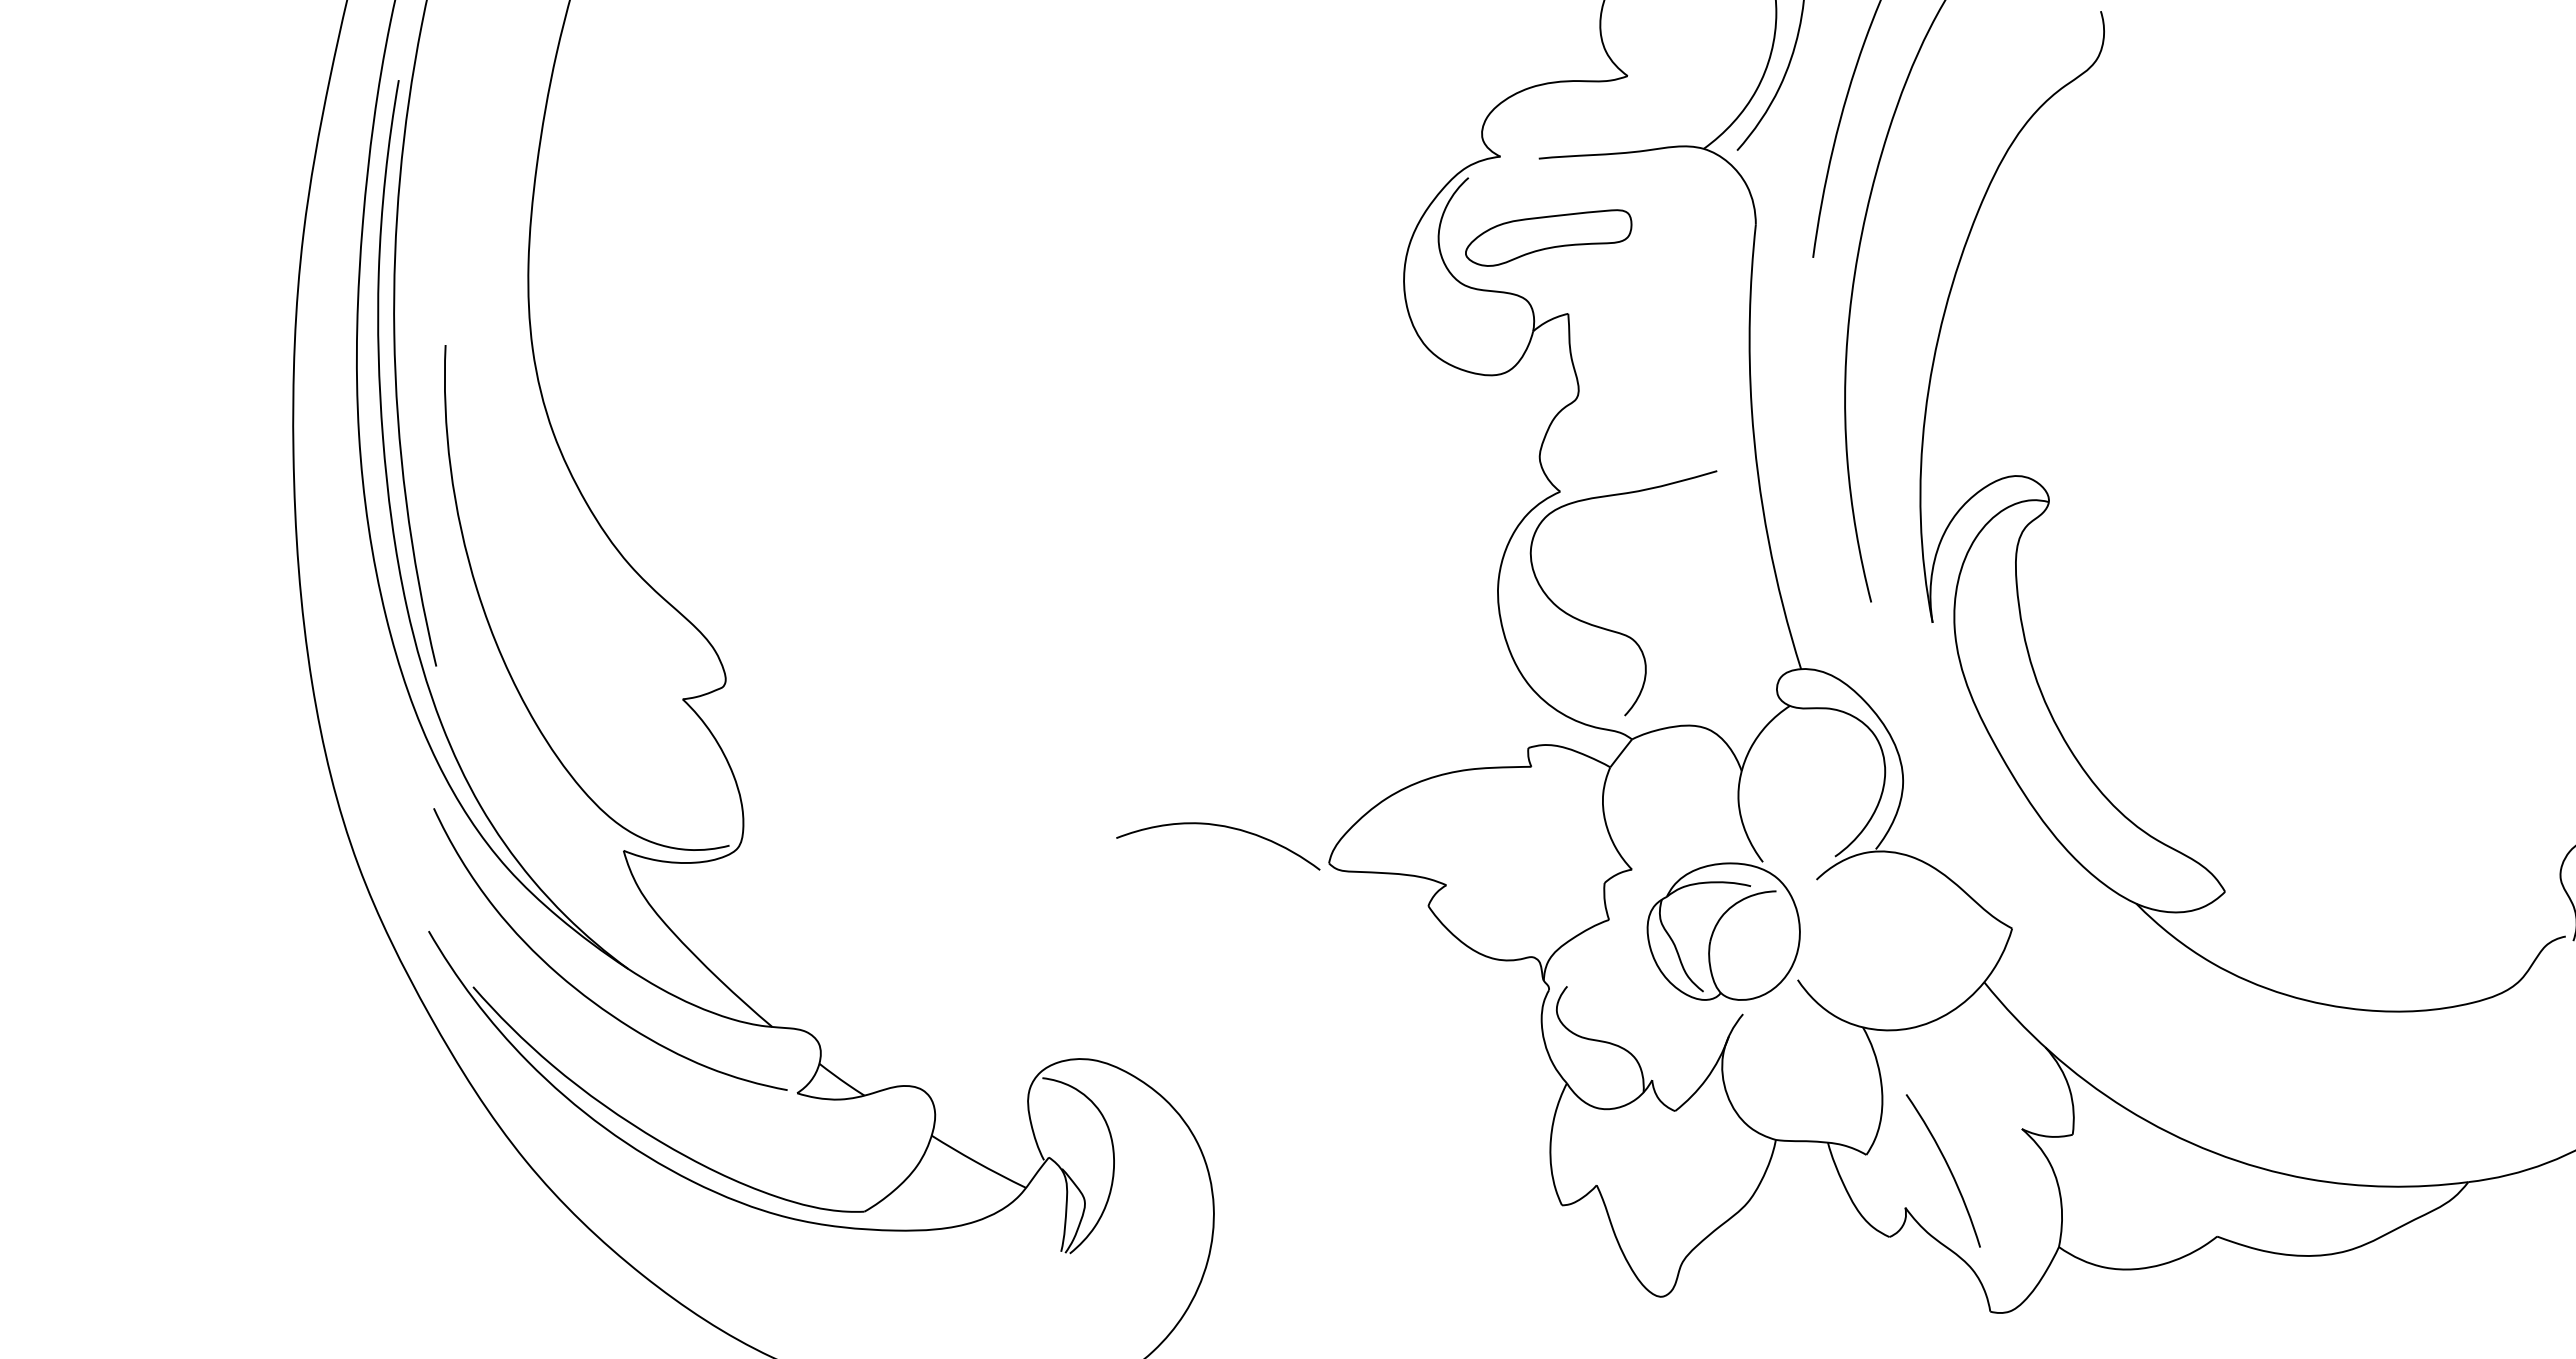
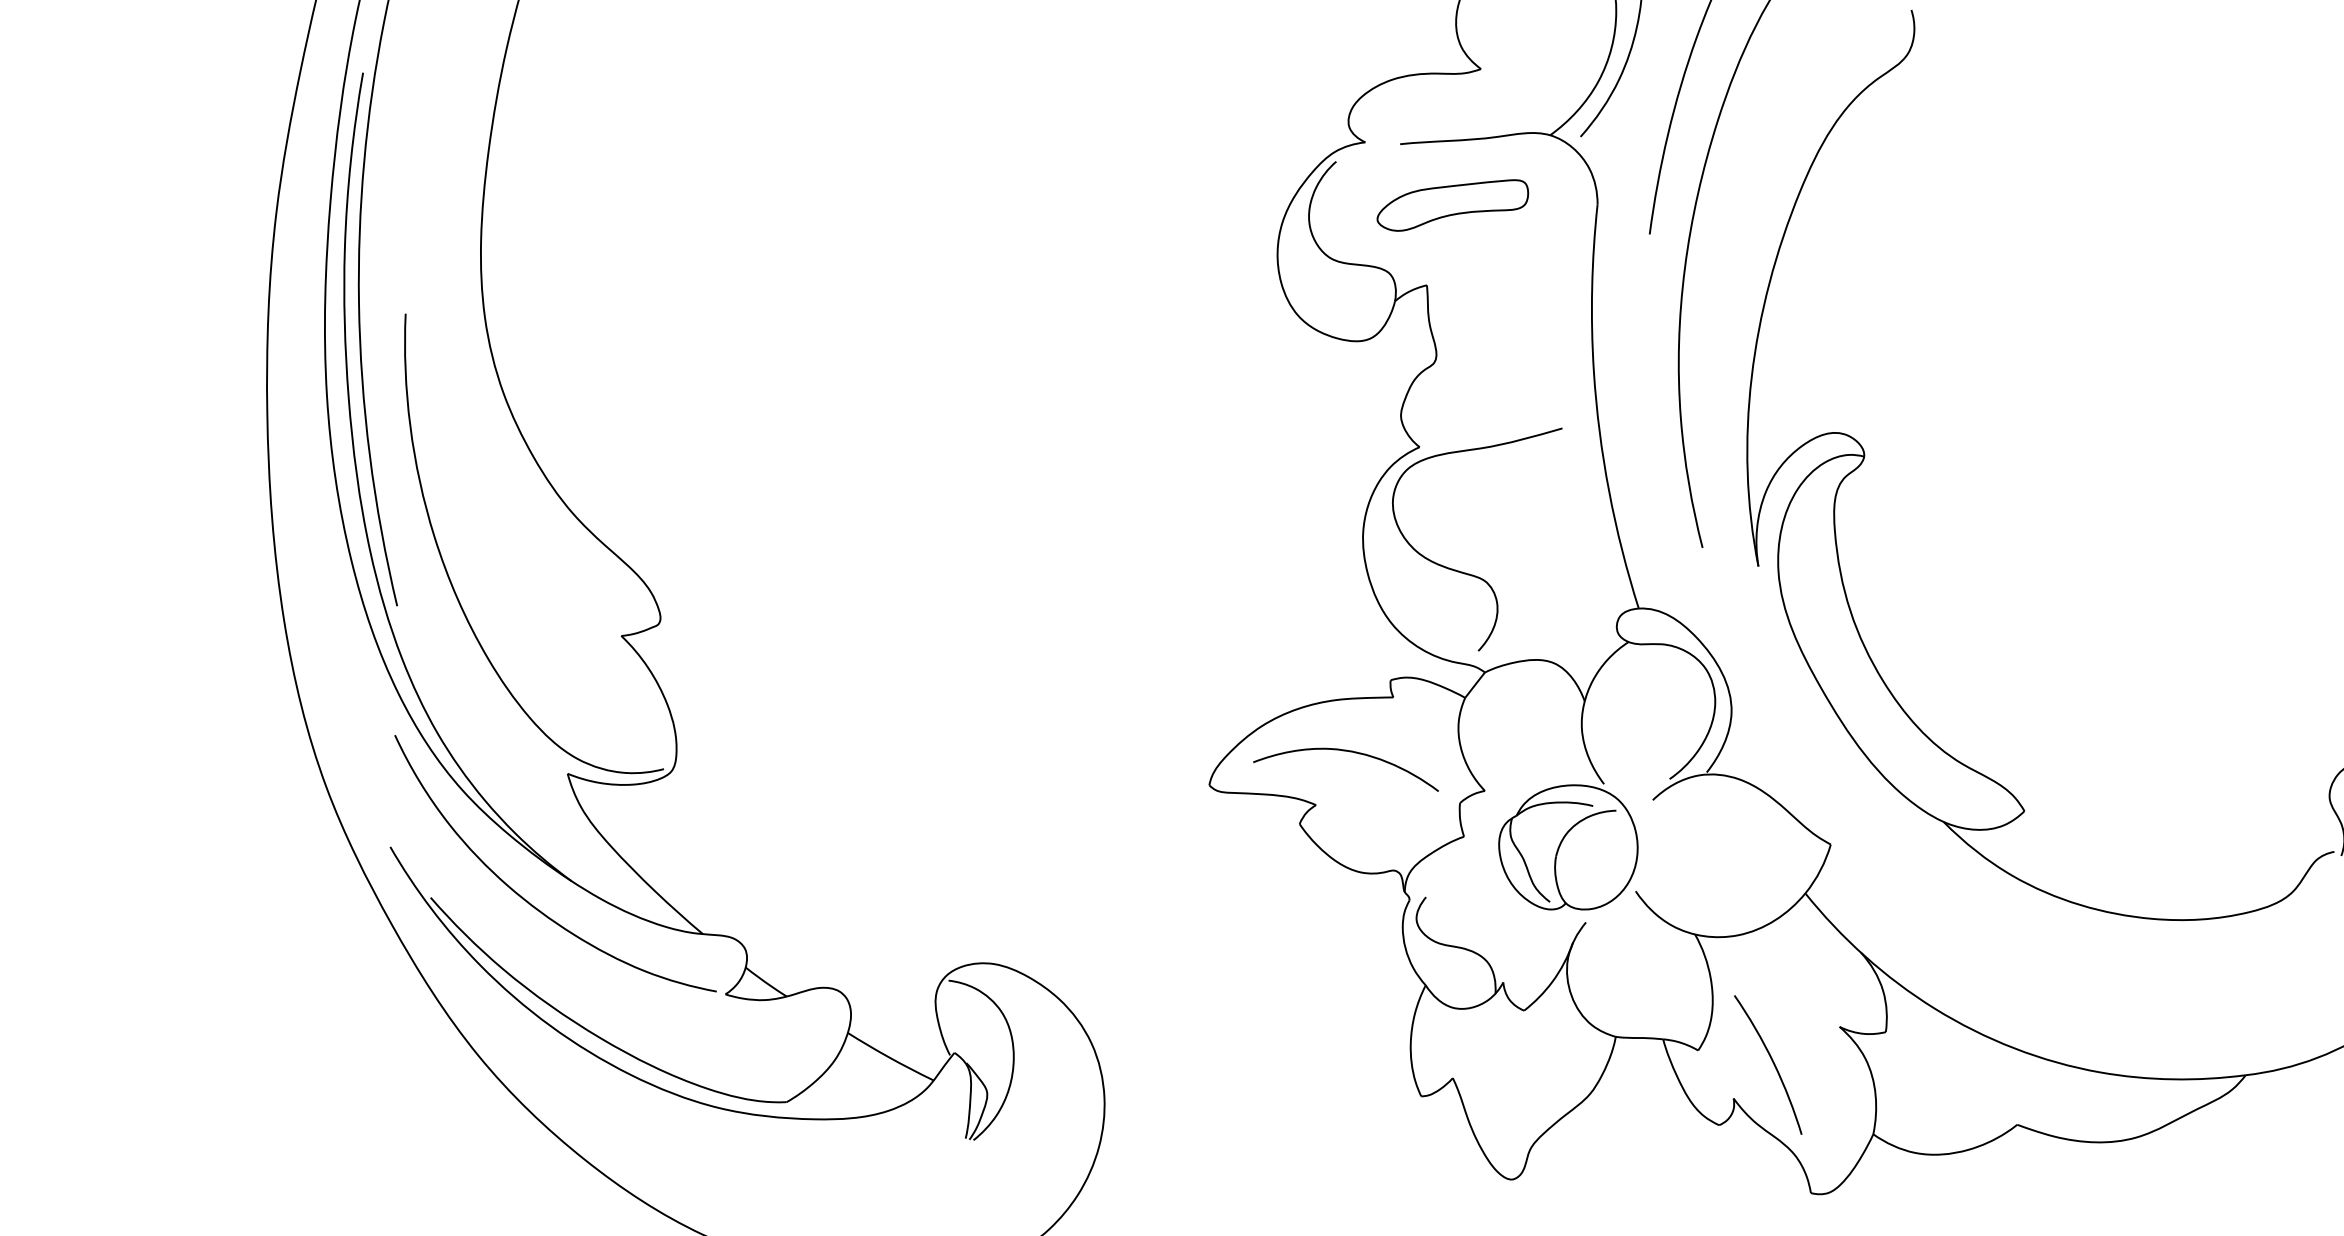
part: (1548, 237) -> (1452, 204), moved
curve: (1224, 827) -> (1351, 752), moved

